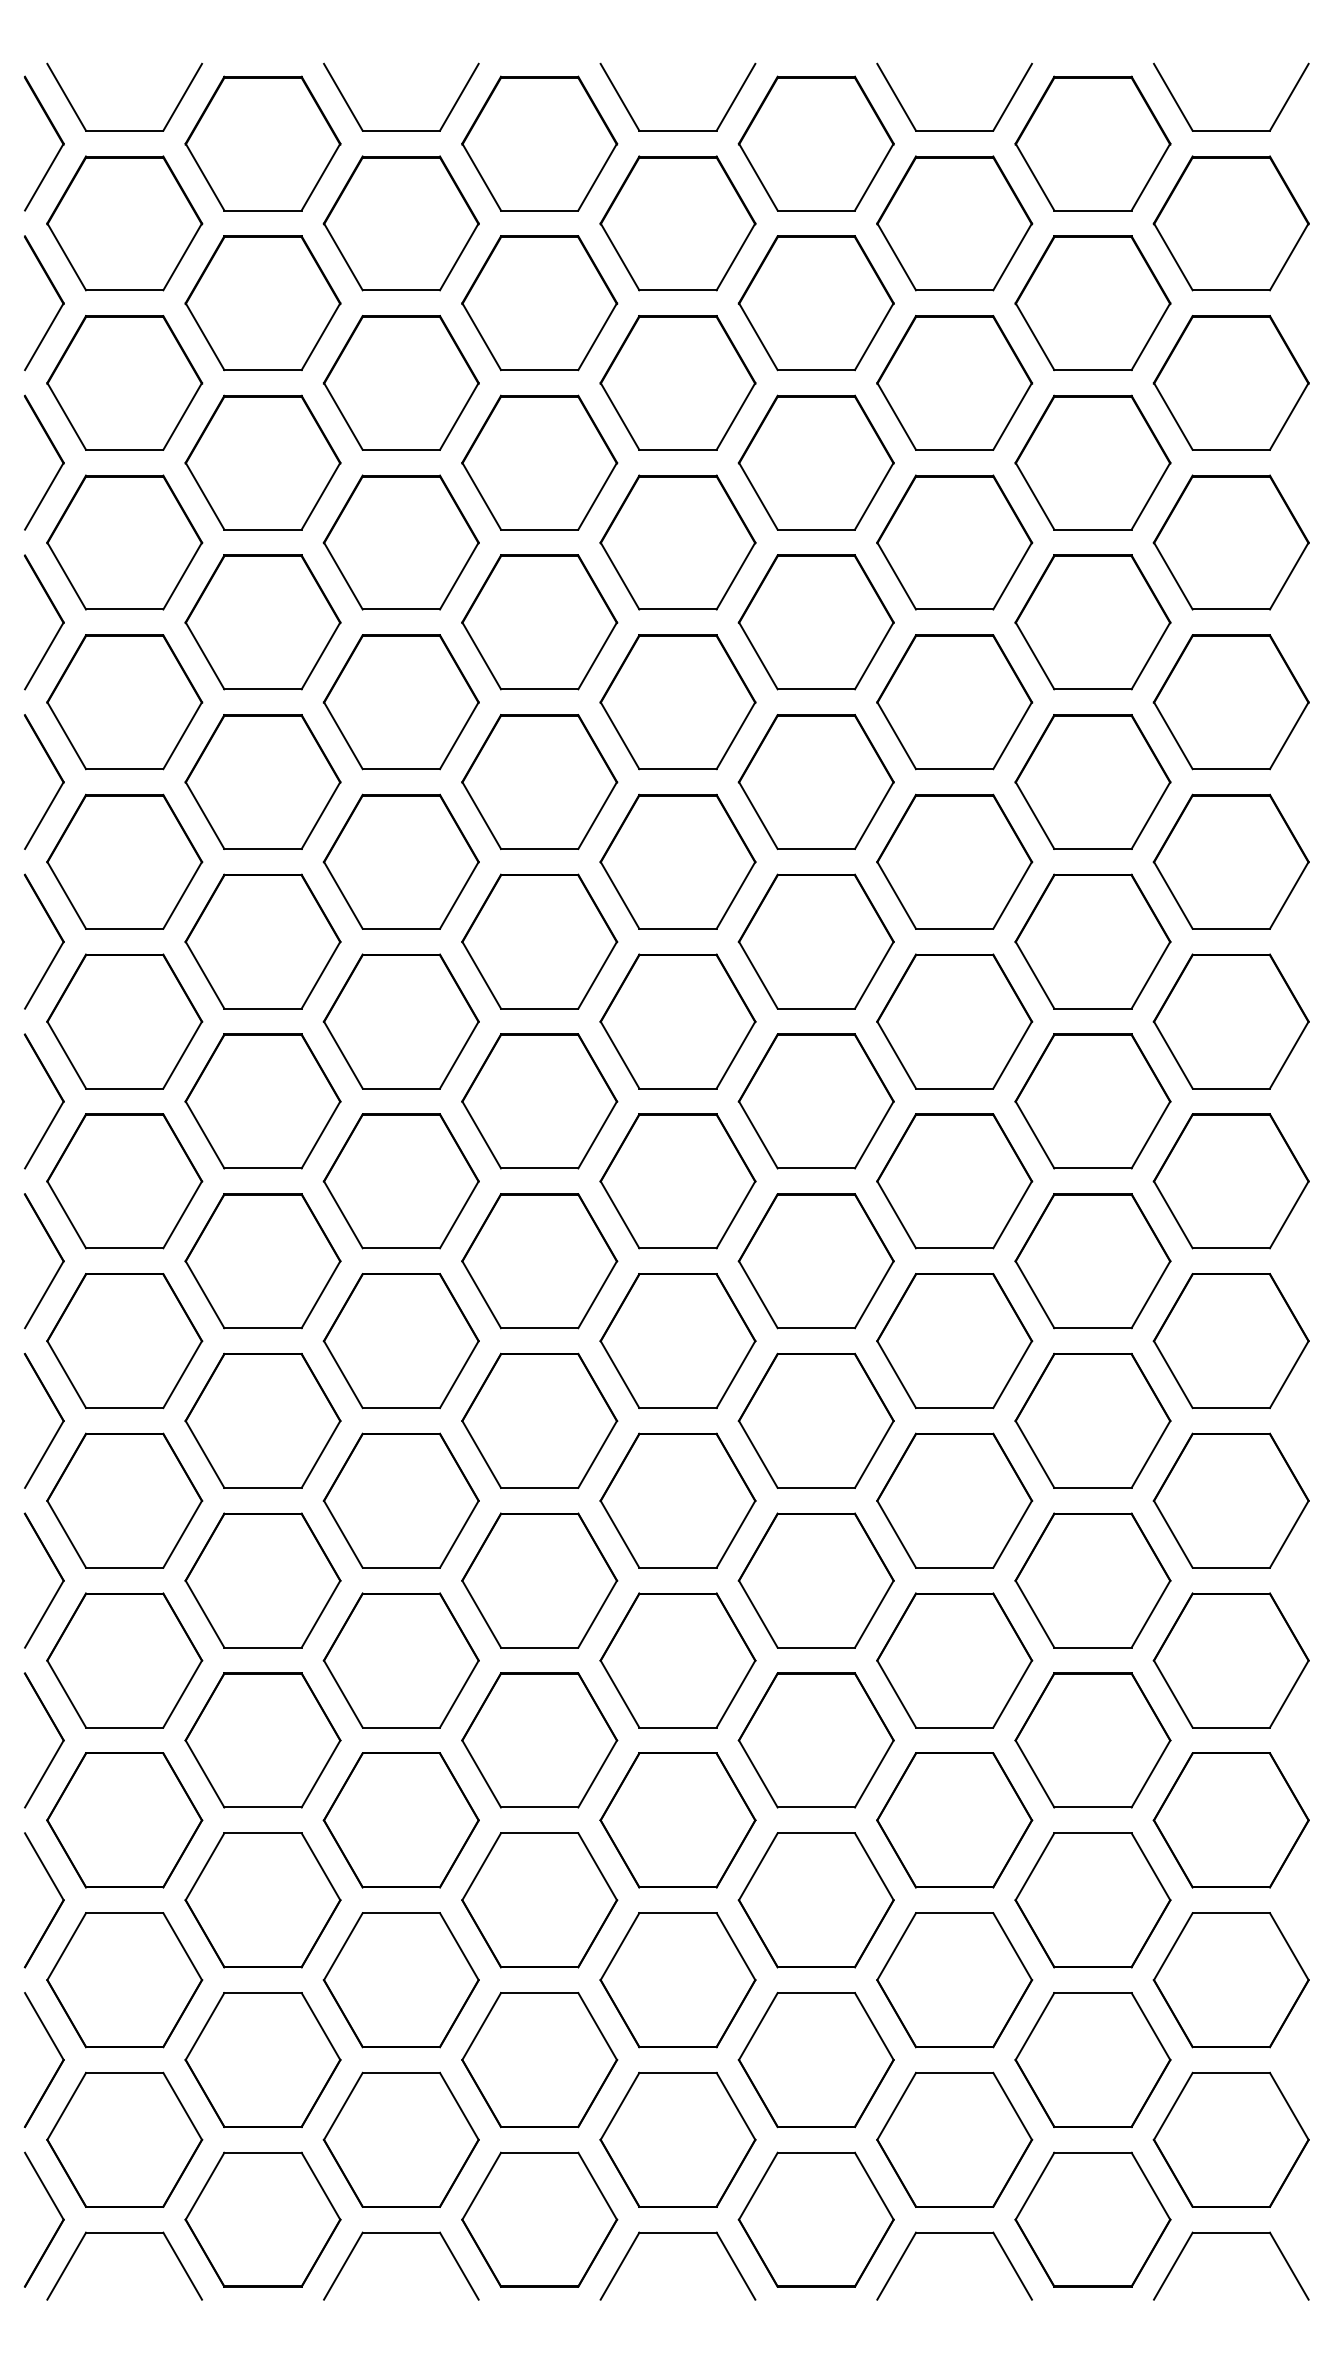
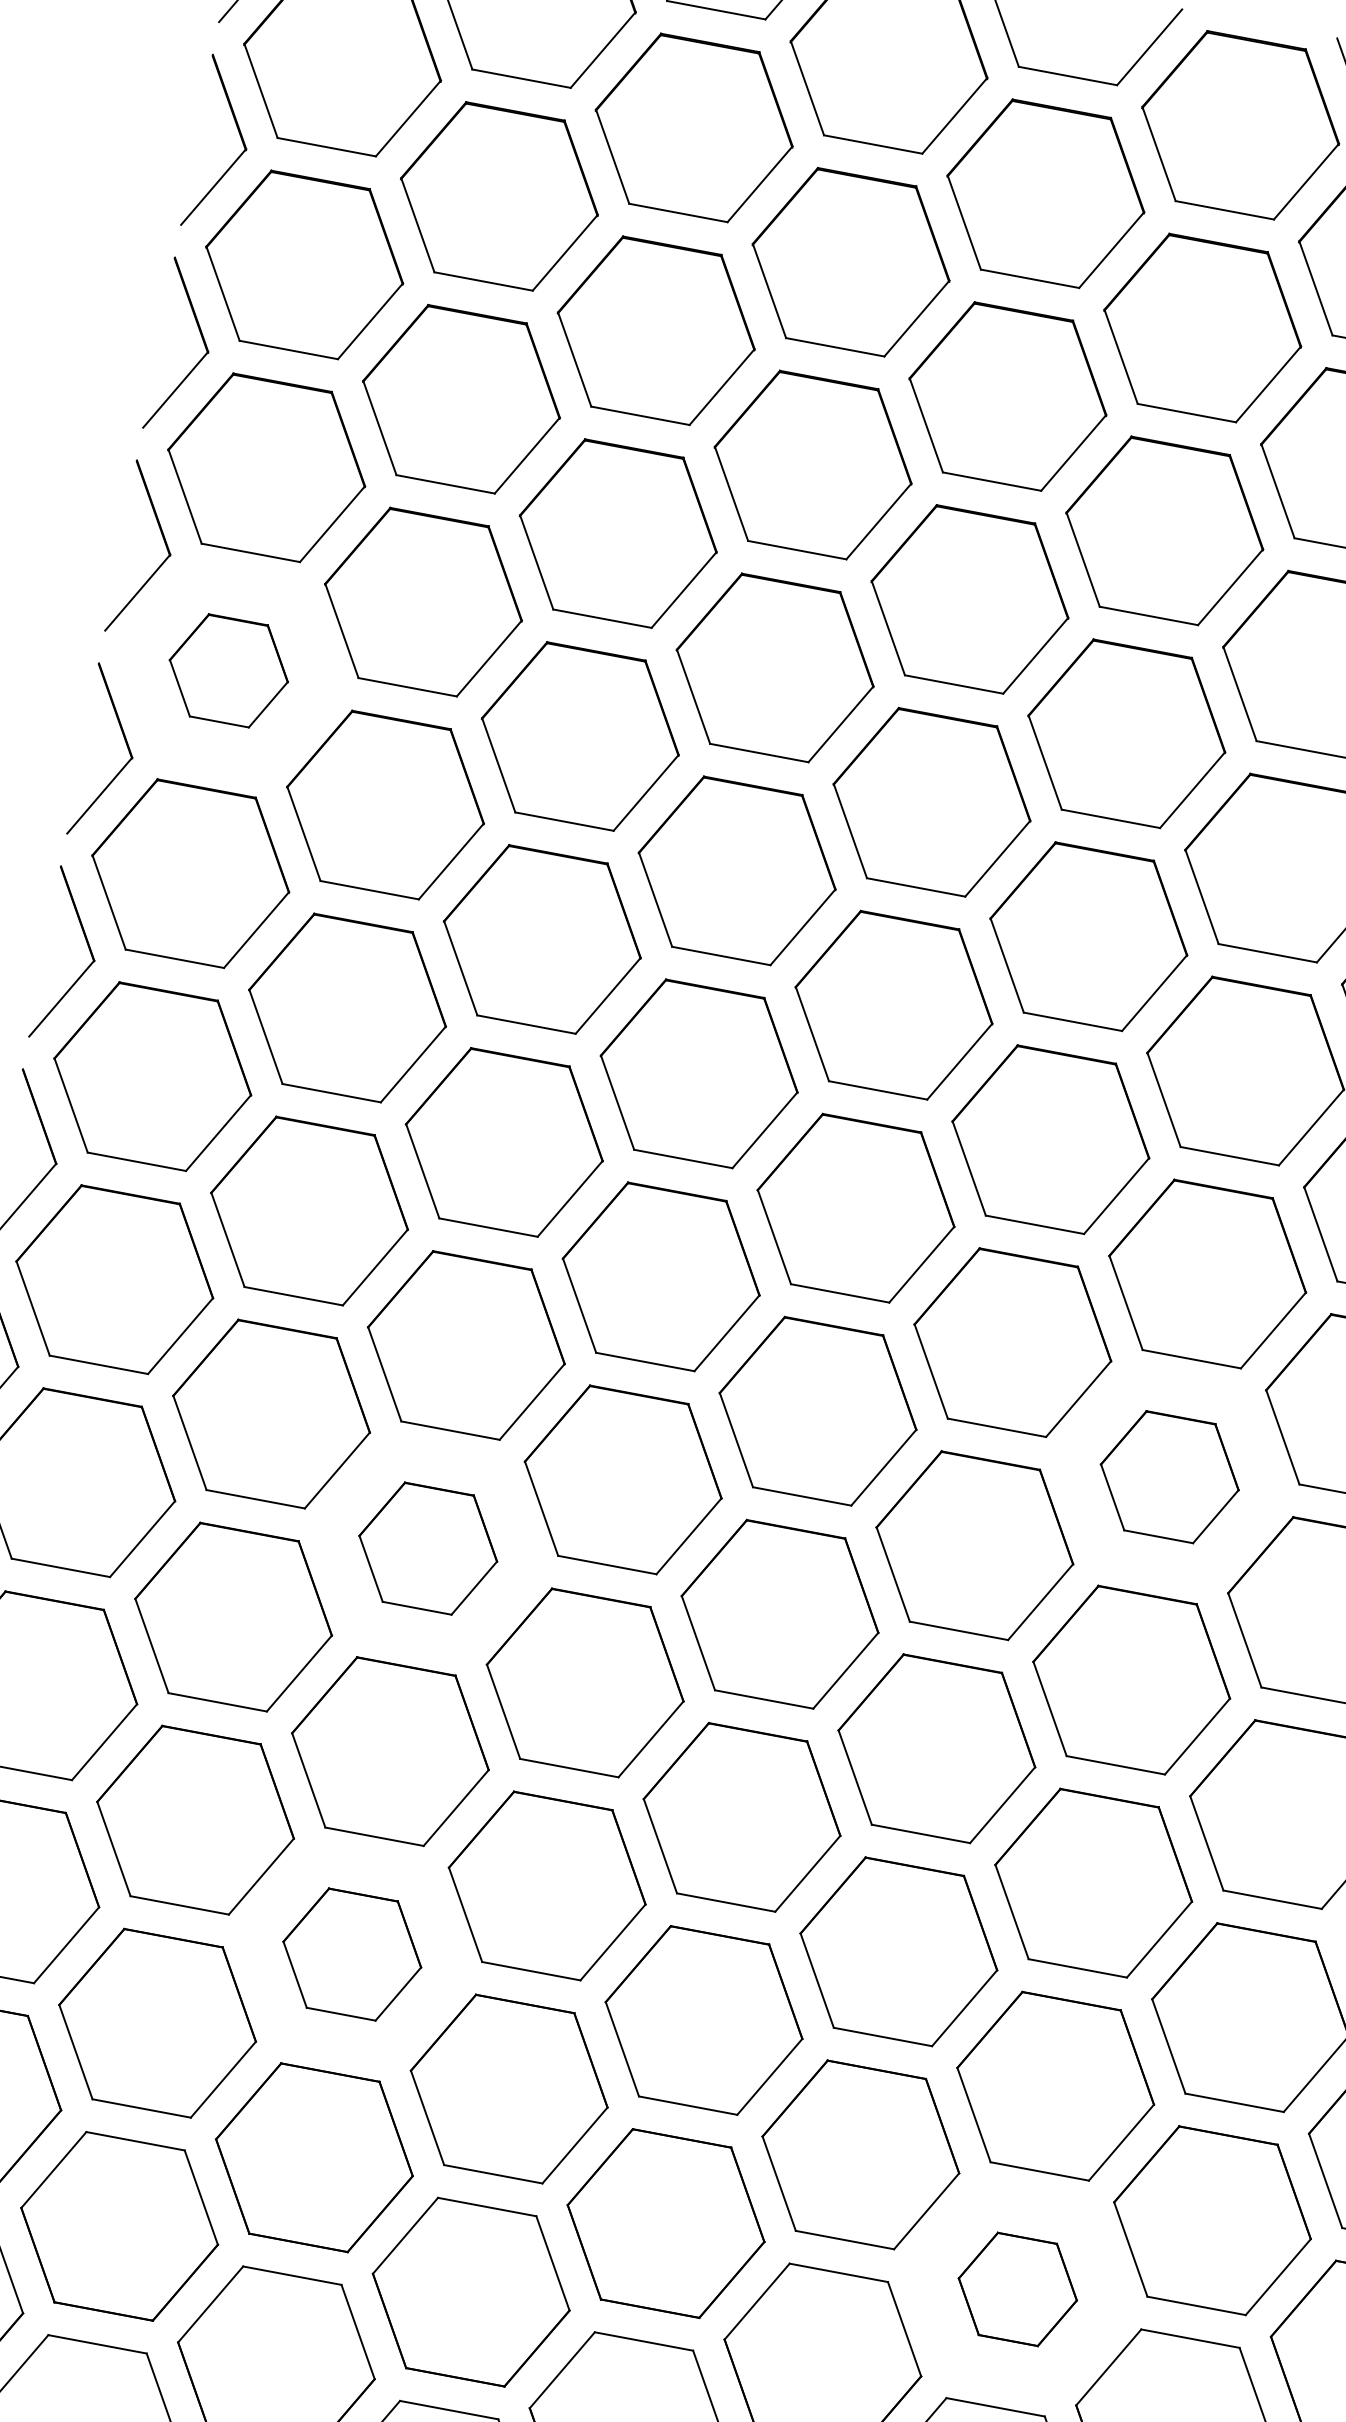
part: (124, 702) -> (228, 671), size x0.6
part: (954, 1181) -> (1169, 1477), size x0.7
part: (400, 1341) -> (427, 1548), size x0.7
part: (400, 1660) -> (351, 1954), size x0.7
part: (954, 1820) -> (1017, 2289), size x0.6

